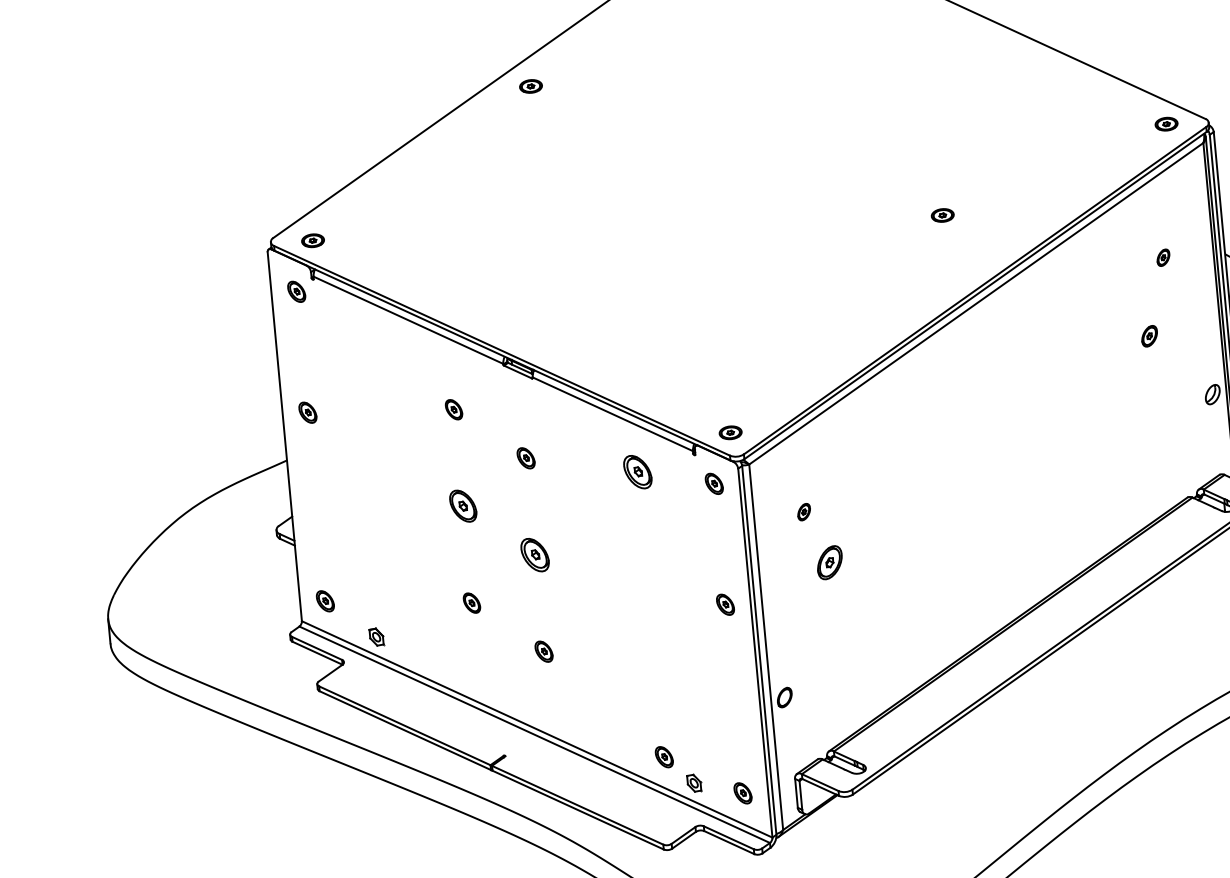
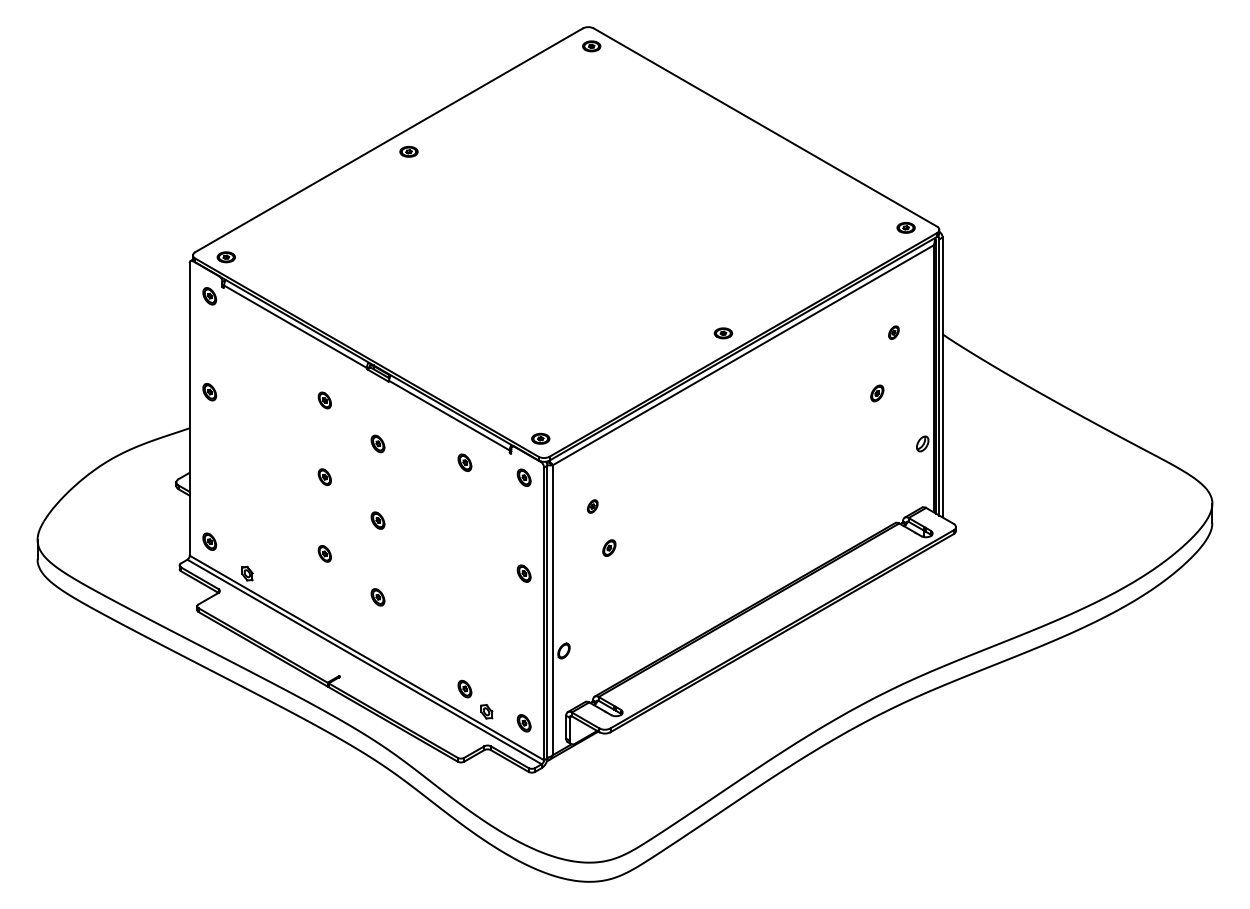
part: (942, 215) -> (723, 333), moved
part: (637, 471) -> (464, 462), size x0.62
part: (462, 506) -> (324, 477), size x0.62
part: (534, 554) -> (377, 520), size x0.62
part: (830, 561) -> (609, 547), size x0.62

